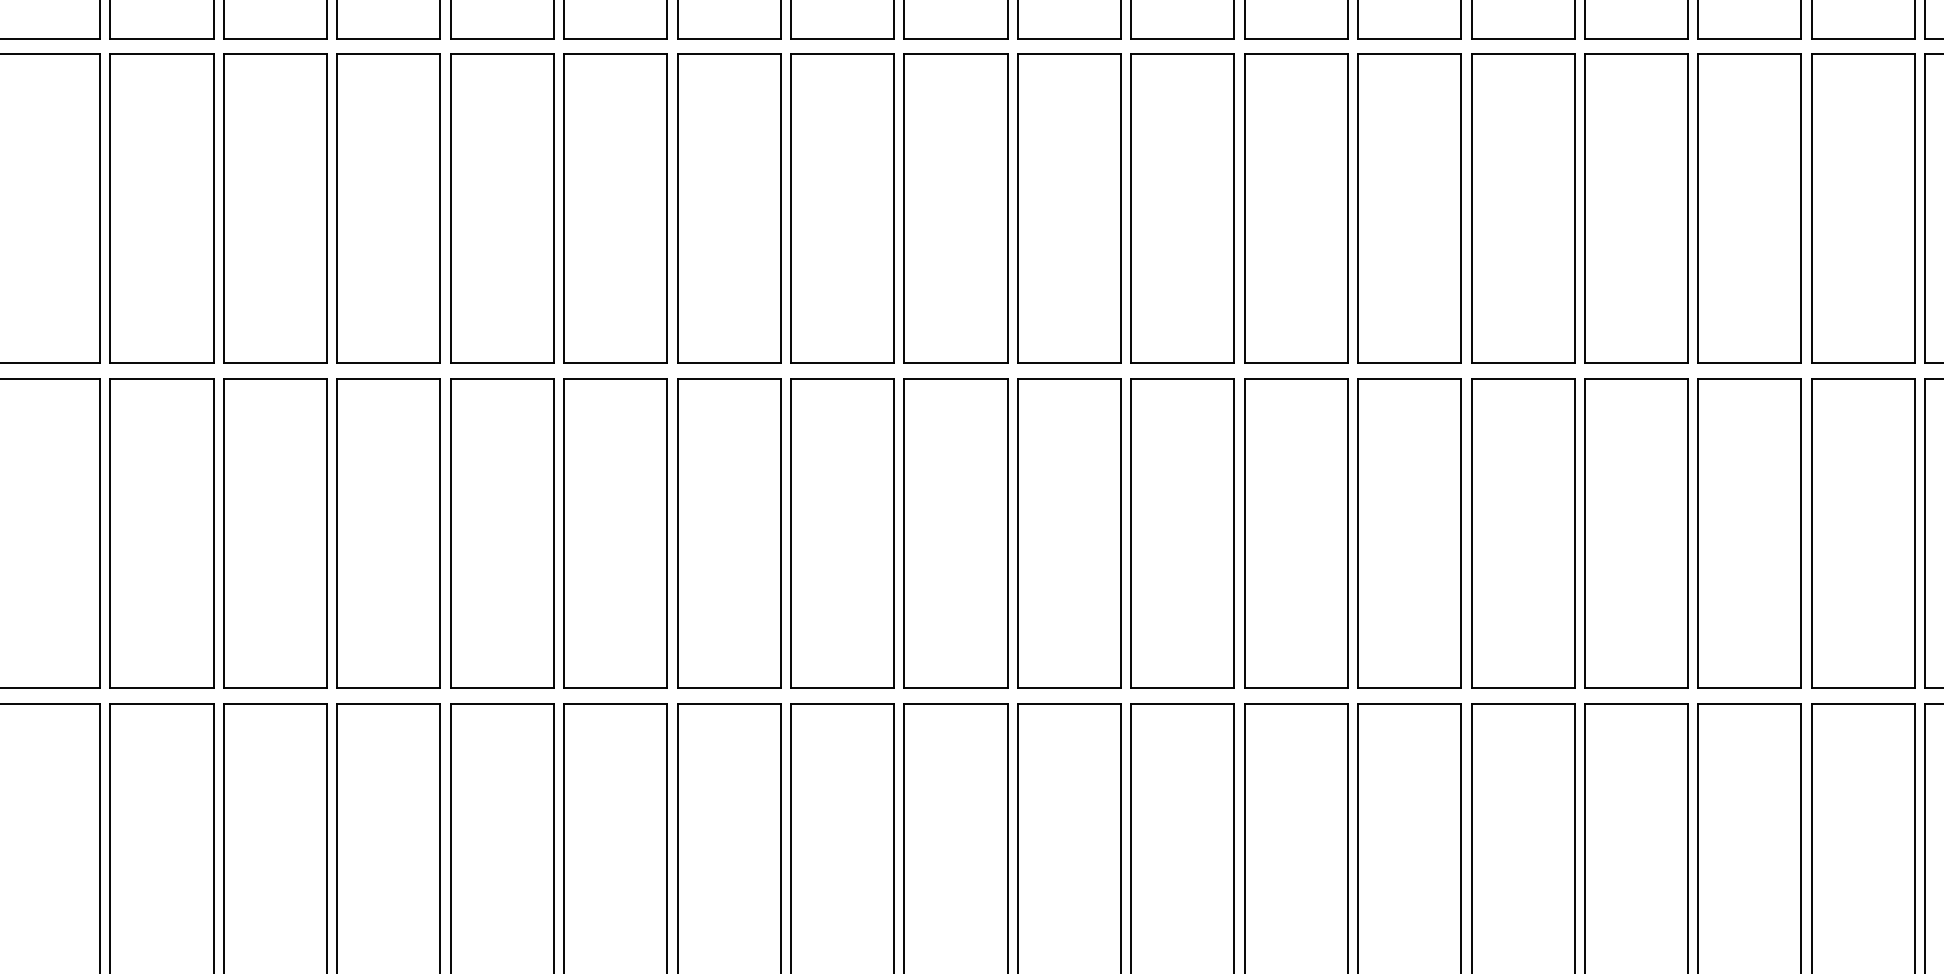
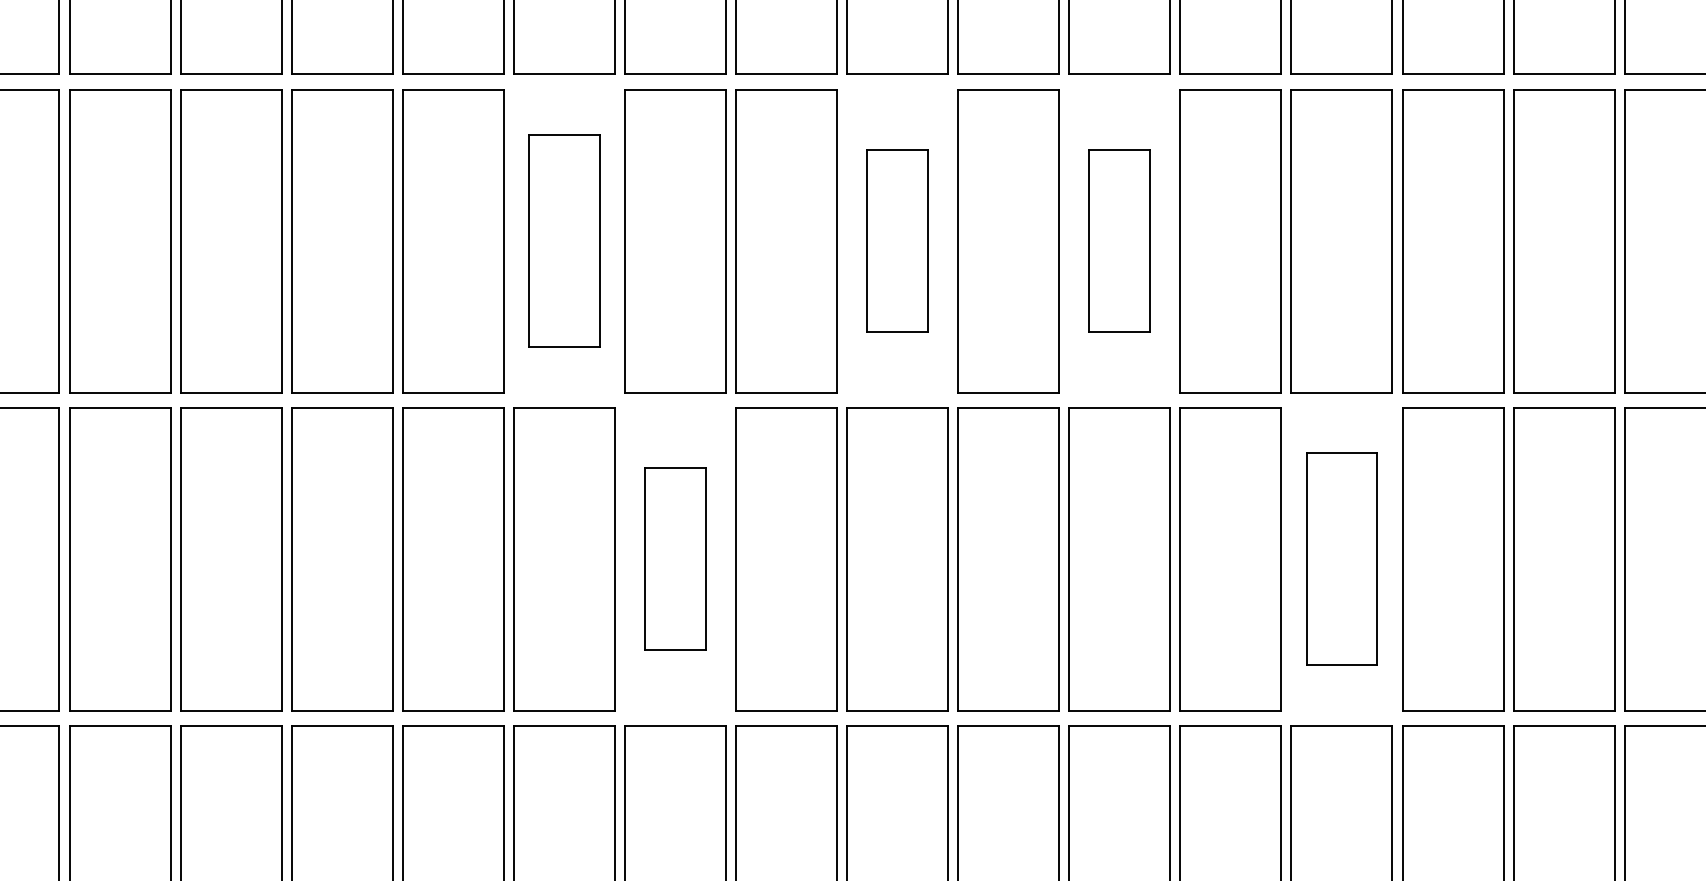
part: (615, 208) -> (564, 240), size x0.7
part: (955, 208) -> (897, 240), size x0.6
part: (1182, 208) -> (1119, 240), size x0.6
part: (729, 533) -> (675, 559), size x0.6
part: (1409, 533) -> (1341, 559), size x0.7

